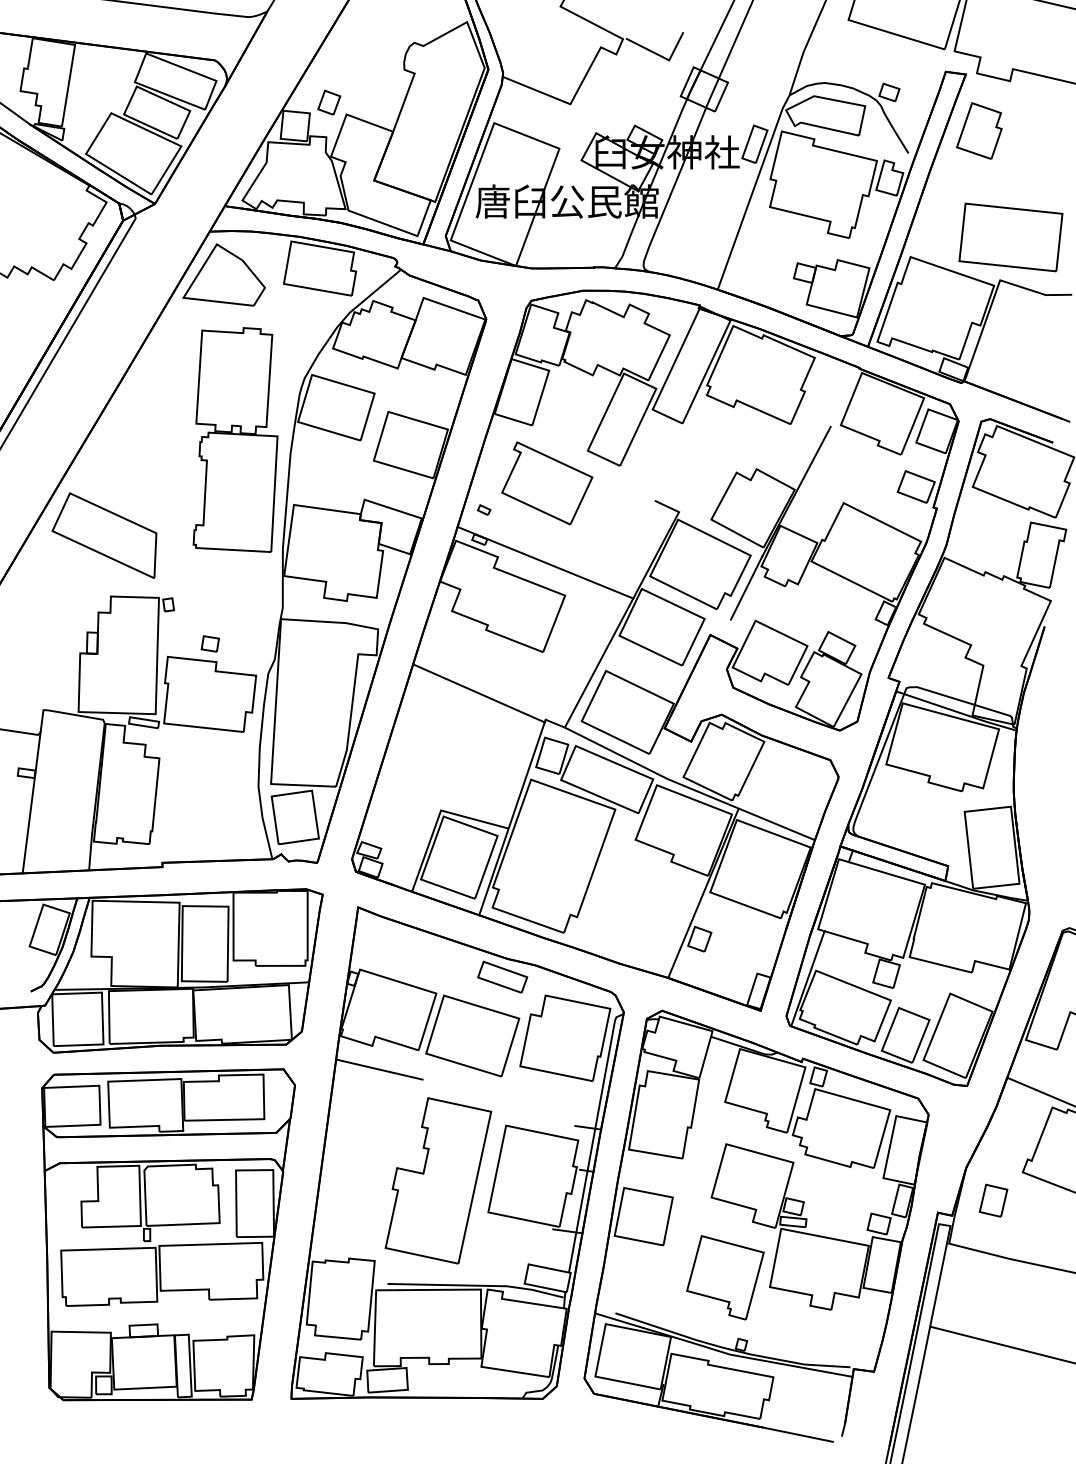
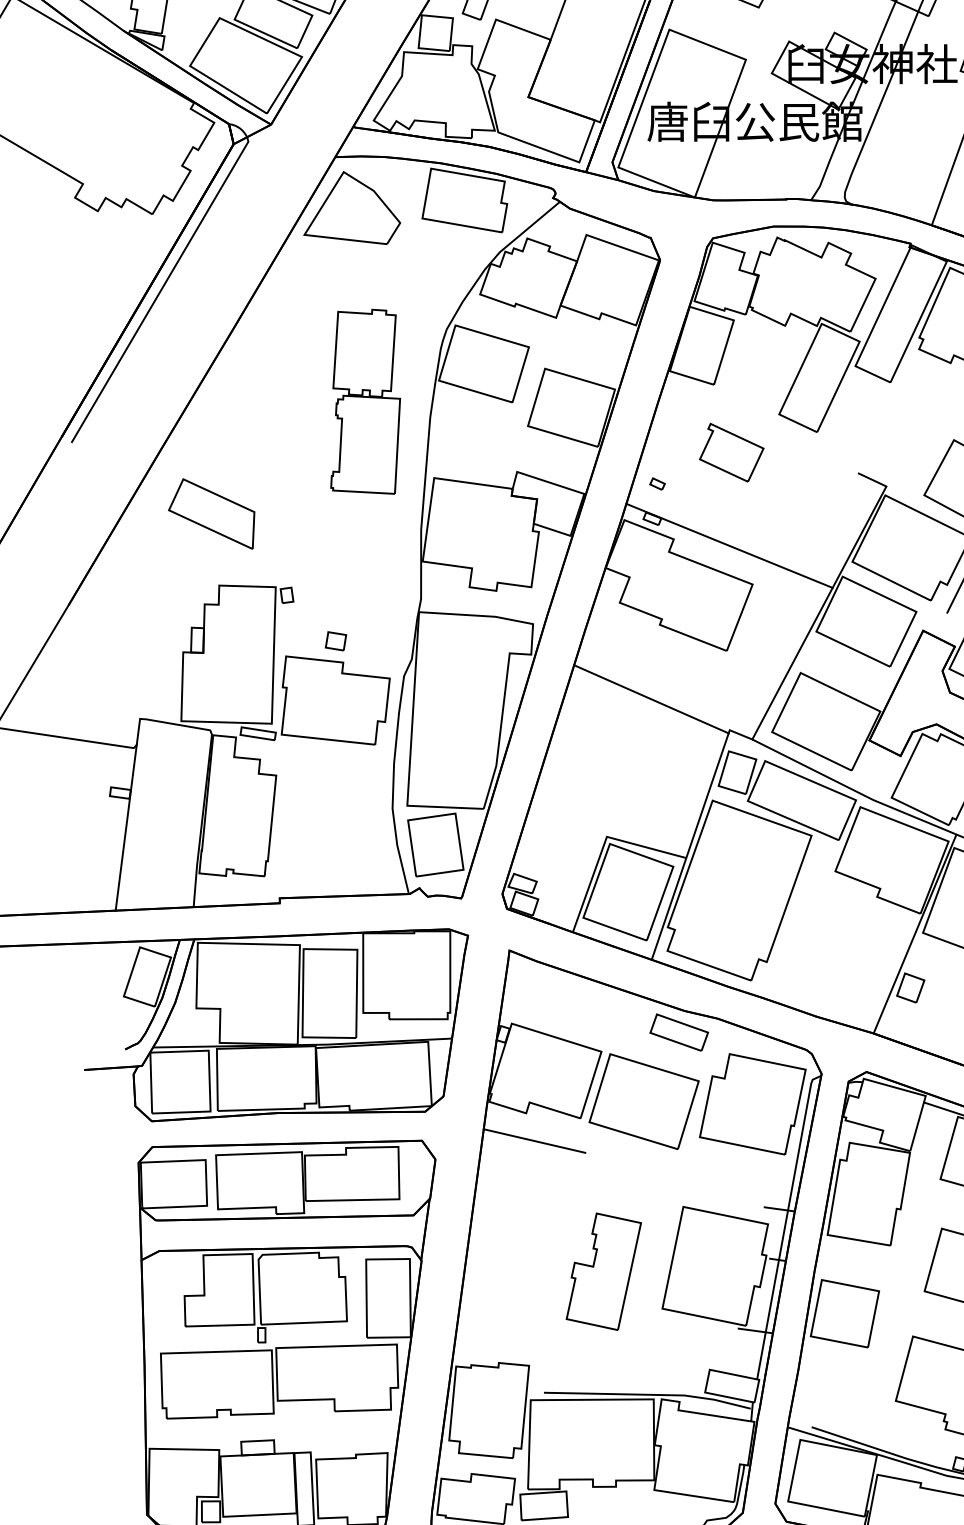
part: (235, 439) -> (365, 401), size x0.7
part: (547, 483) -> (731, 452), size x0.6
part: (104, 535) -> (211, 513), size x0.7
part: (438, 1180) -> (603, 1271), size x0.6

